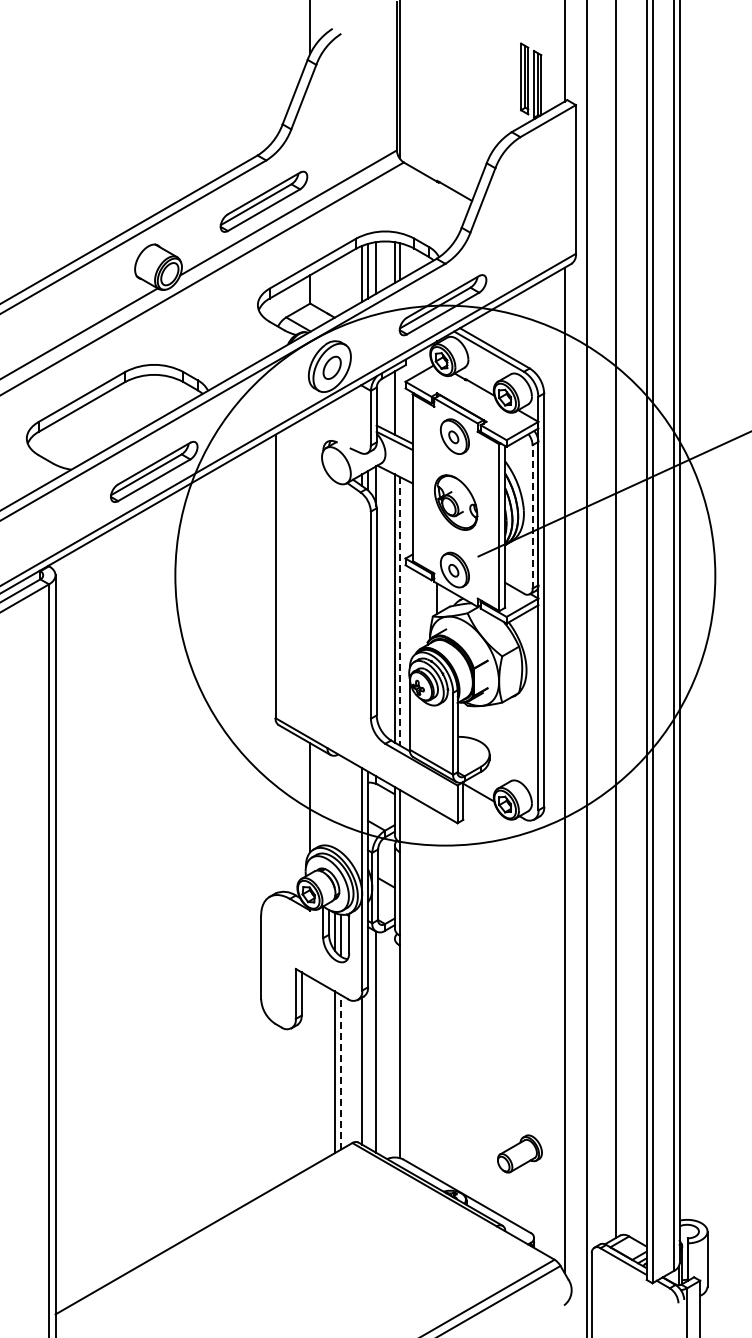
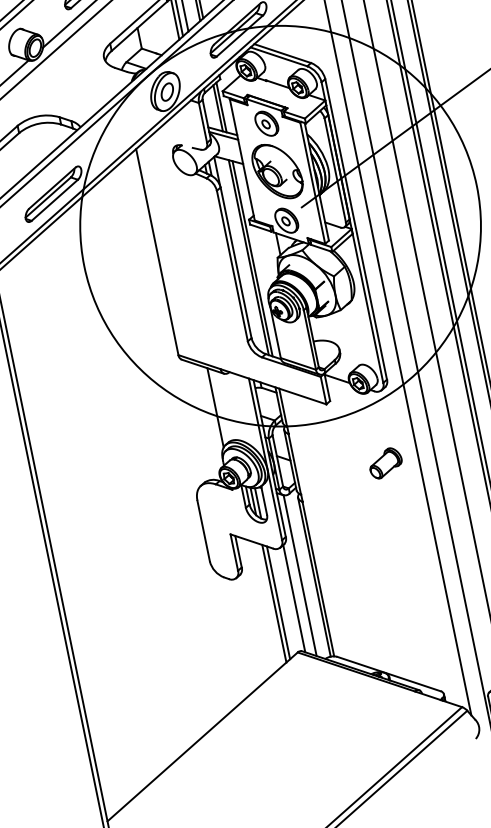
line: (399, 402) -> (221, 107), added
part: (455, 502) -> (277, 171), size x1.43
line: (532, 516) -> (335, 170), dashed -> solid
line: (399, 611) -> (252, 259), dashed -> solid
line: (394, 1047) -> (314, 576), added
line: (340, 1072) -> (278, 602), dashed -> solid
part: (519, 1153) -> (385, 462), moved

